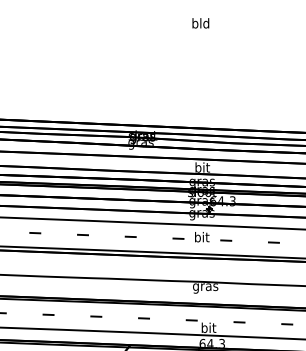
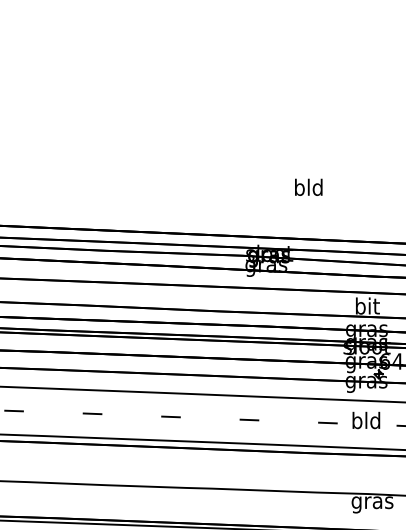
text: (200, 23) -> (308, 187), moved
text: (201, 237) -> (365, 421), bit -> bld

